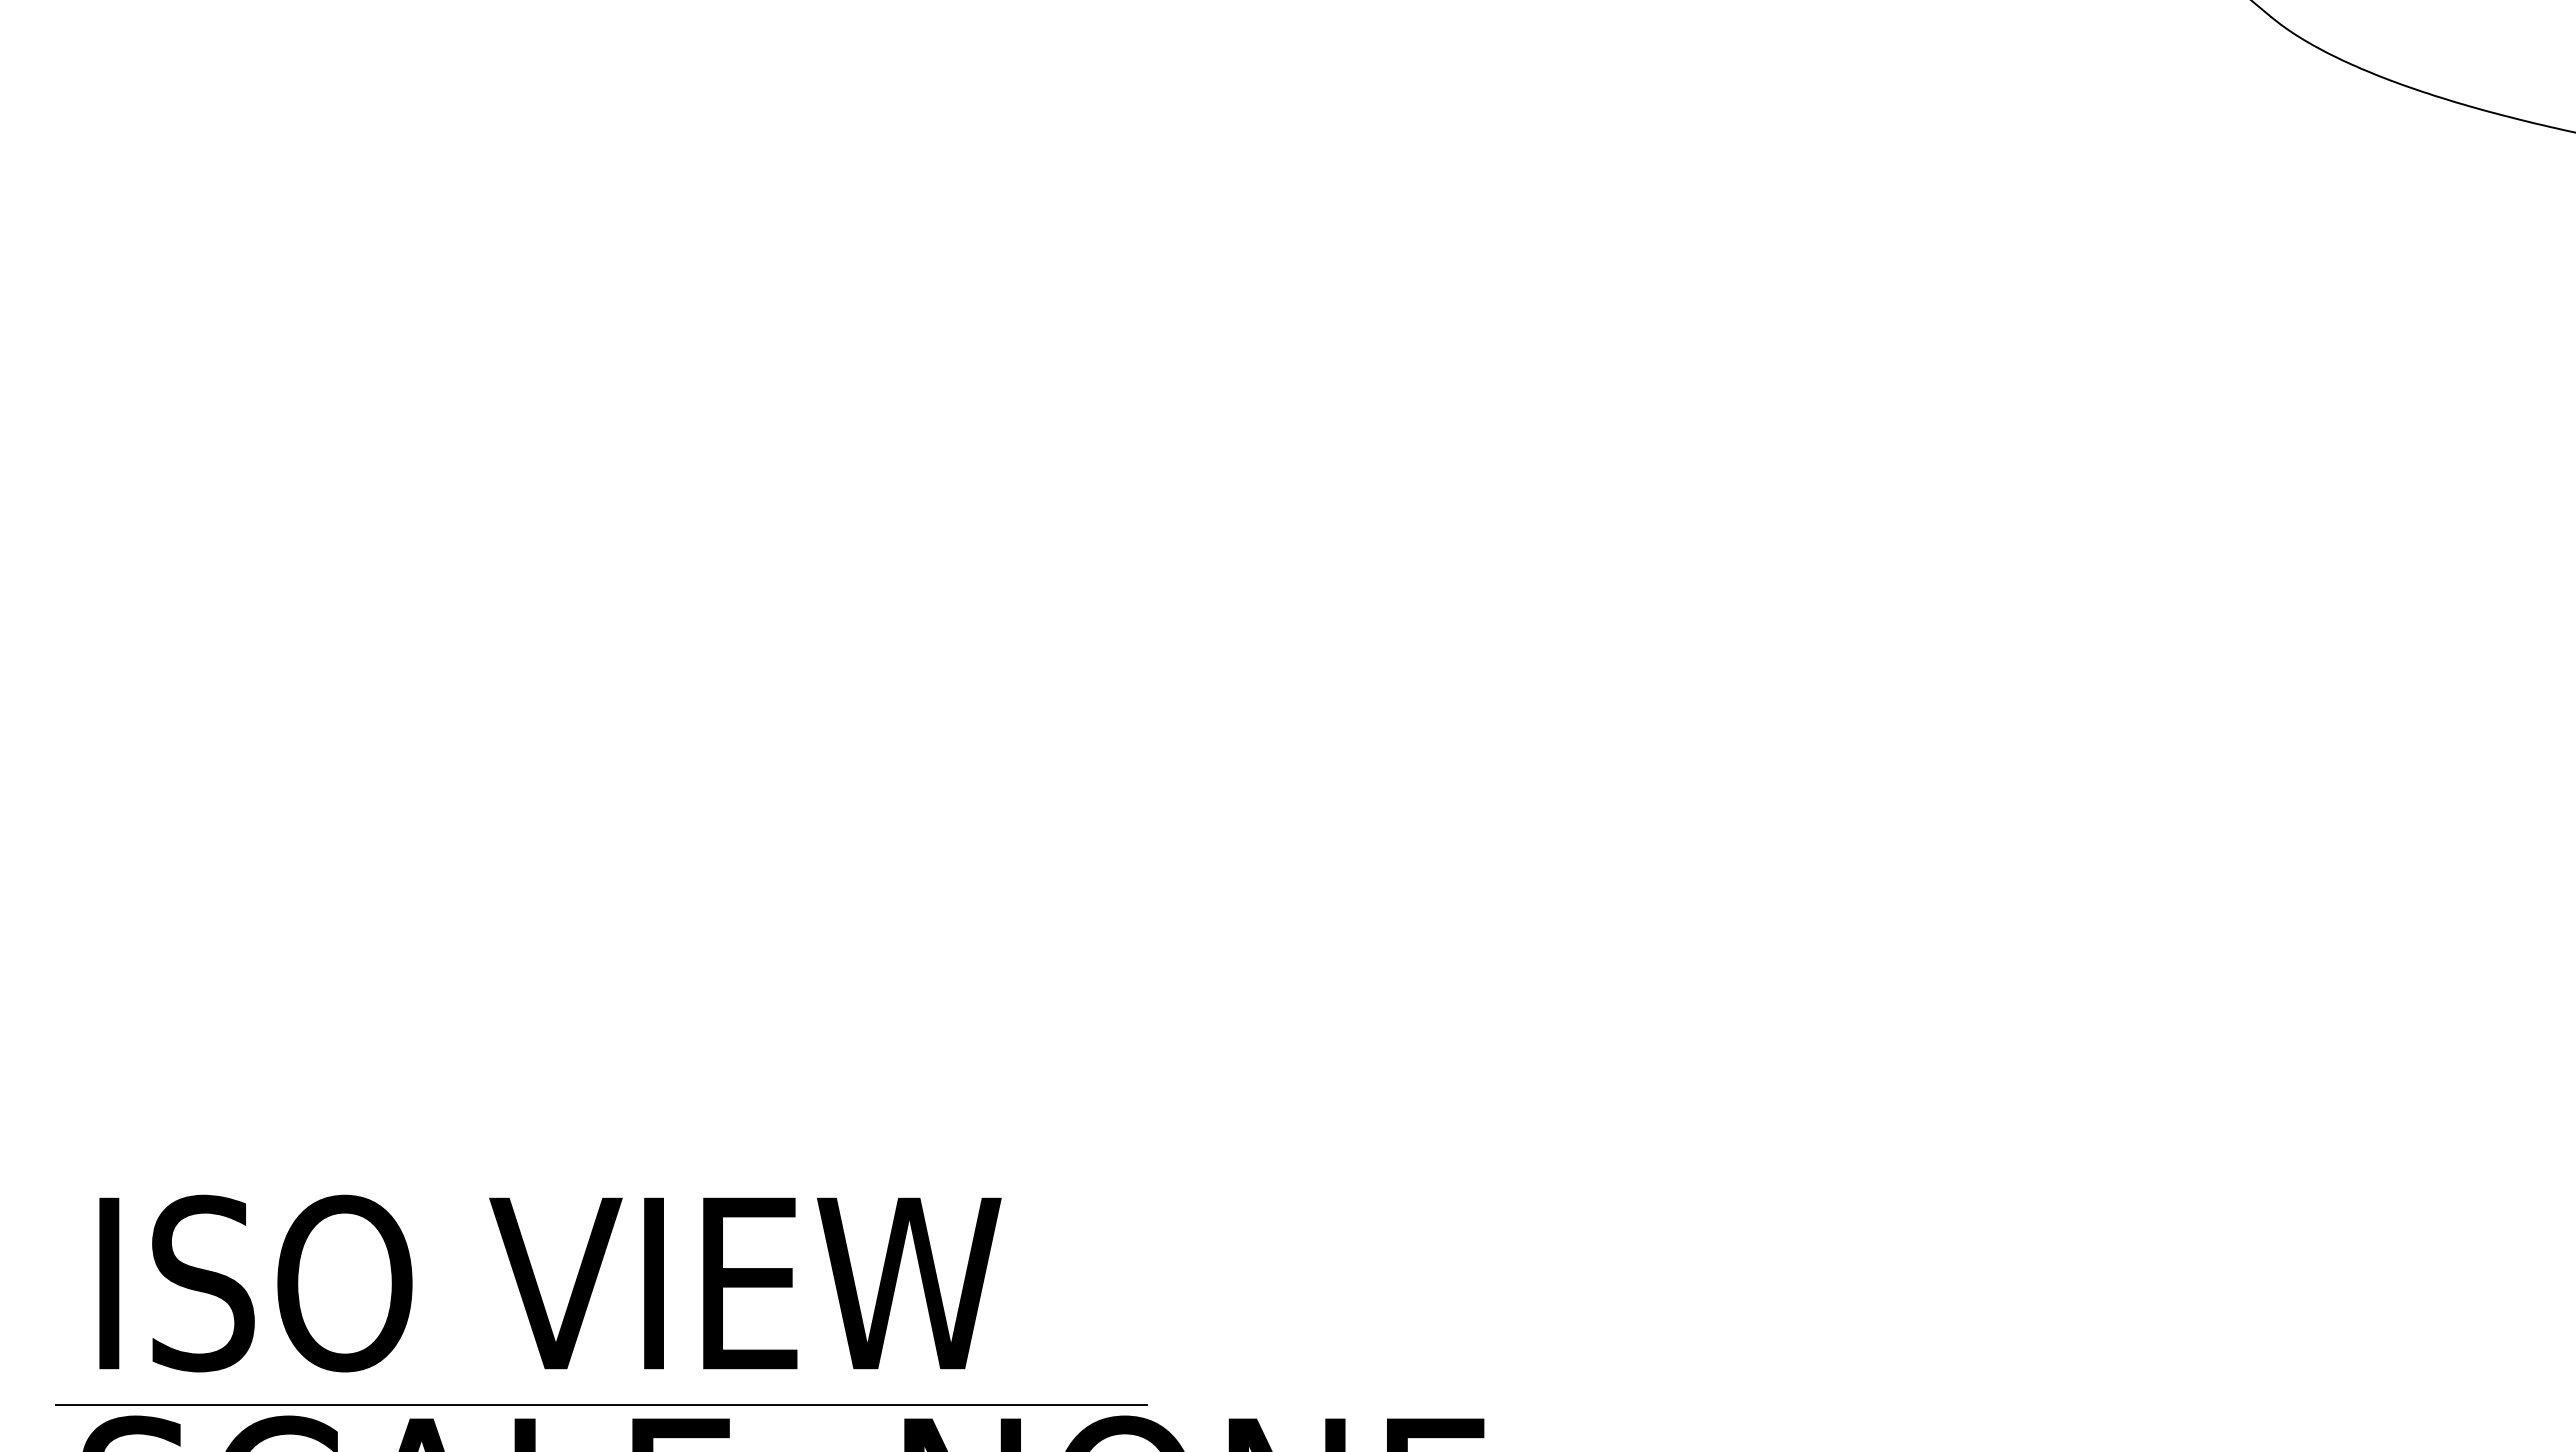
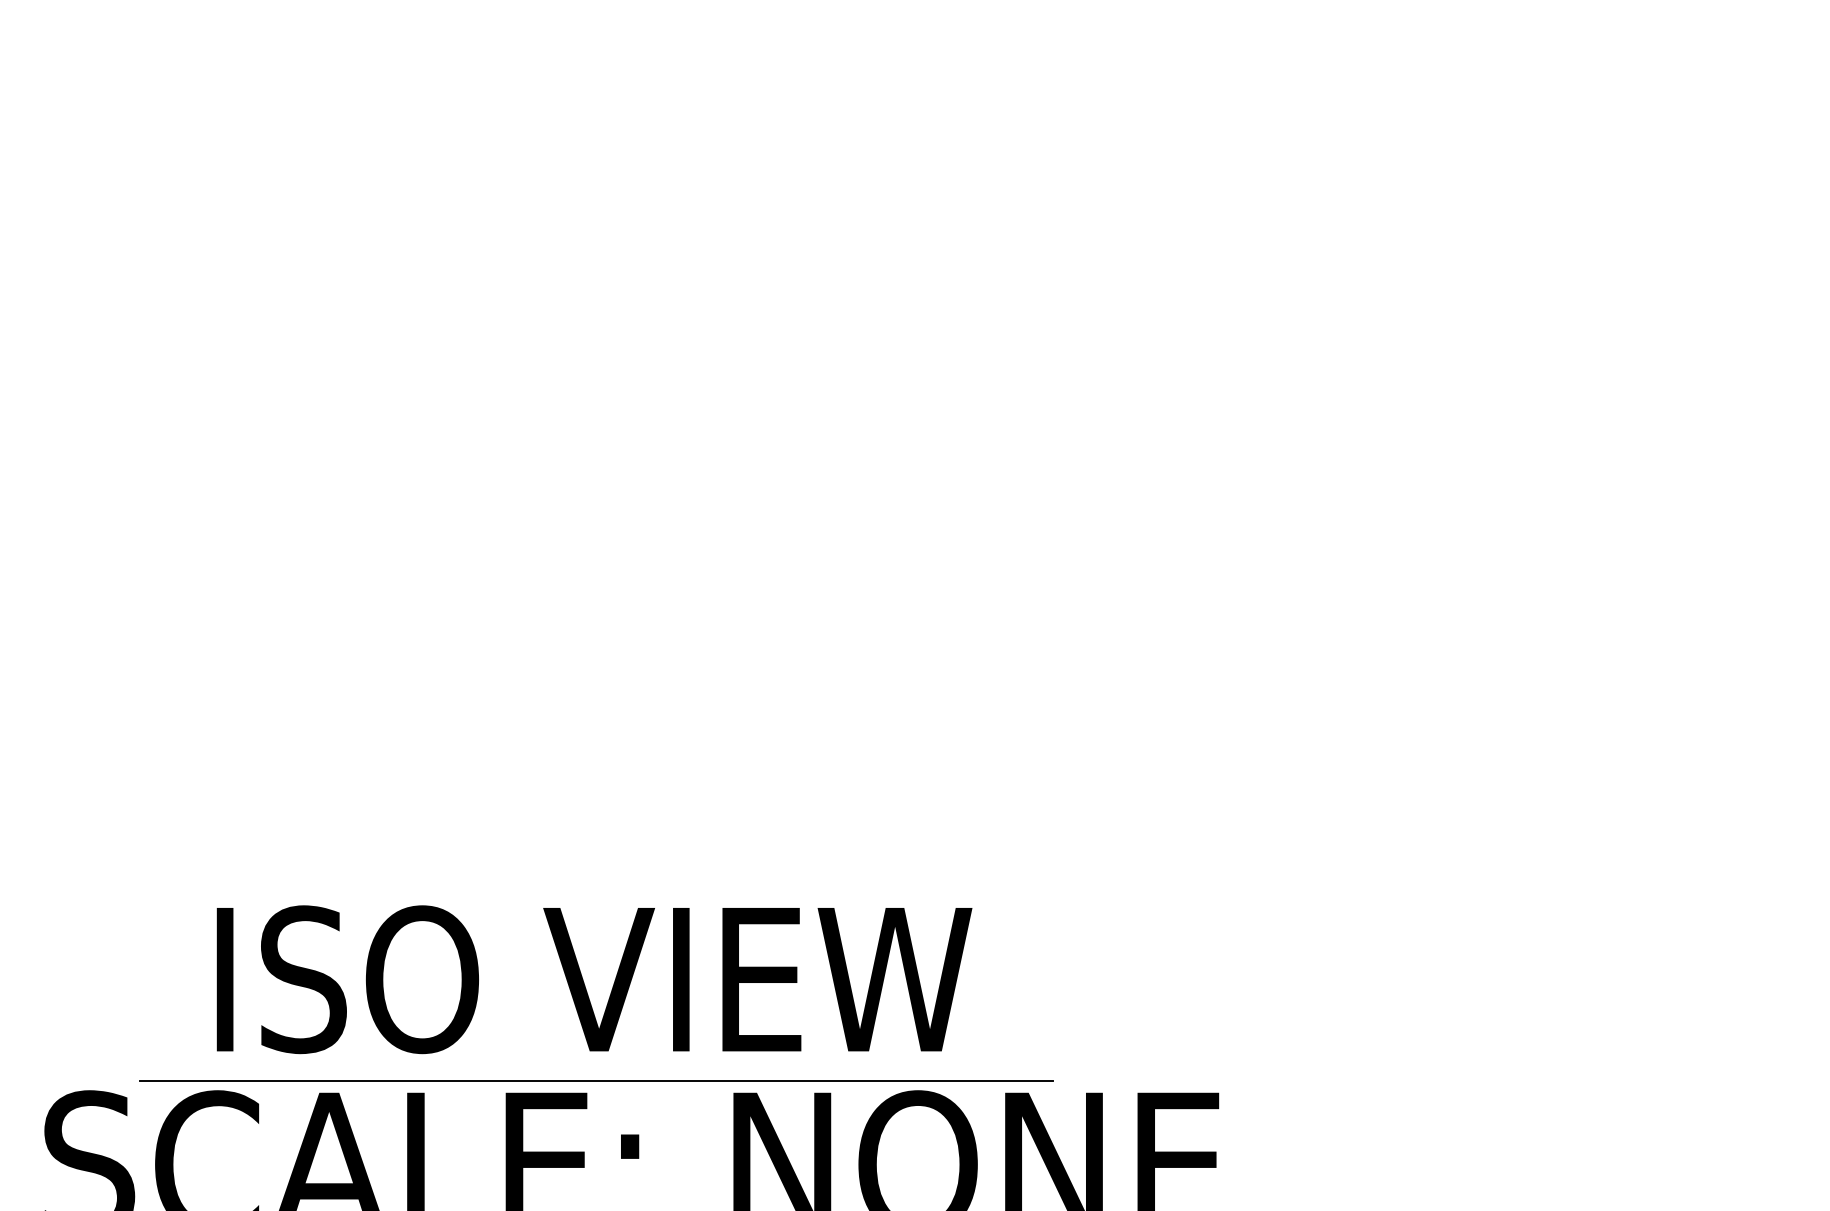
text: (550, 1283) -> (594, 979), moved
line: (601, 1404) -> (596, 1080), moved

